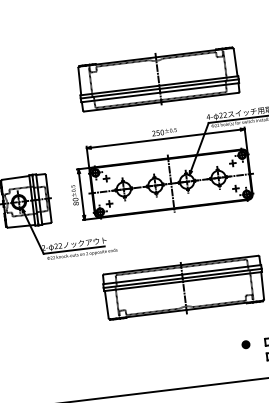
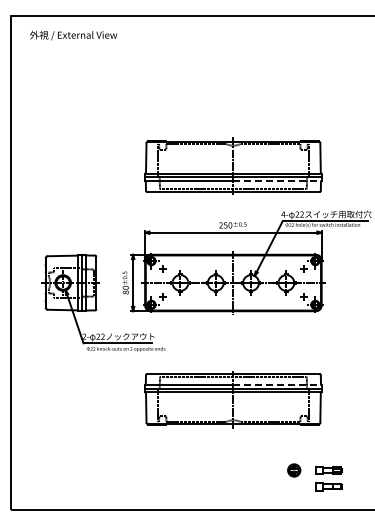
line: (199, 88) -> (277, 181), solid -> dashed
line: (221, 269) -> (277, 384), solid -> dashed
part: (246, 344) -> (294, 470), size x1.6

